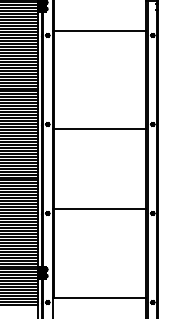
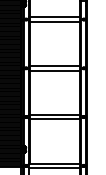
line: (99, 39) -> (54, 21), added
line: (99, 121) -> (54, 66), added
line: (99, 217) -> (54, 119), added
line: (99, 307) -> (54, 168), added

